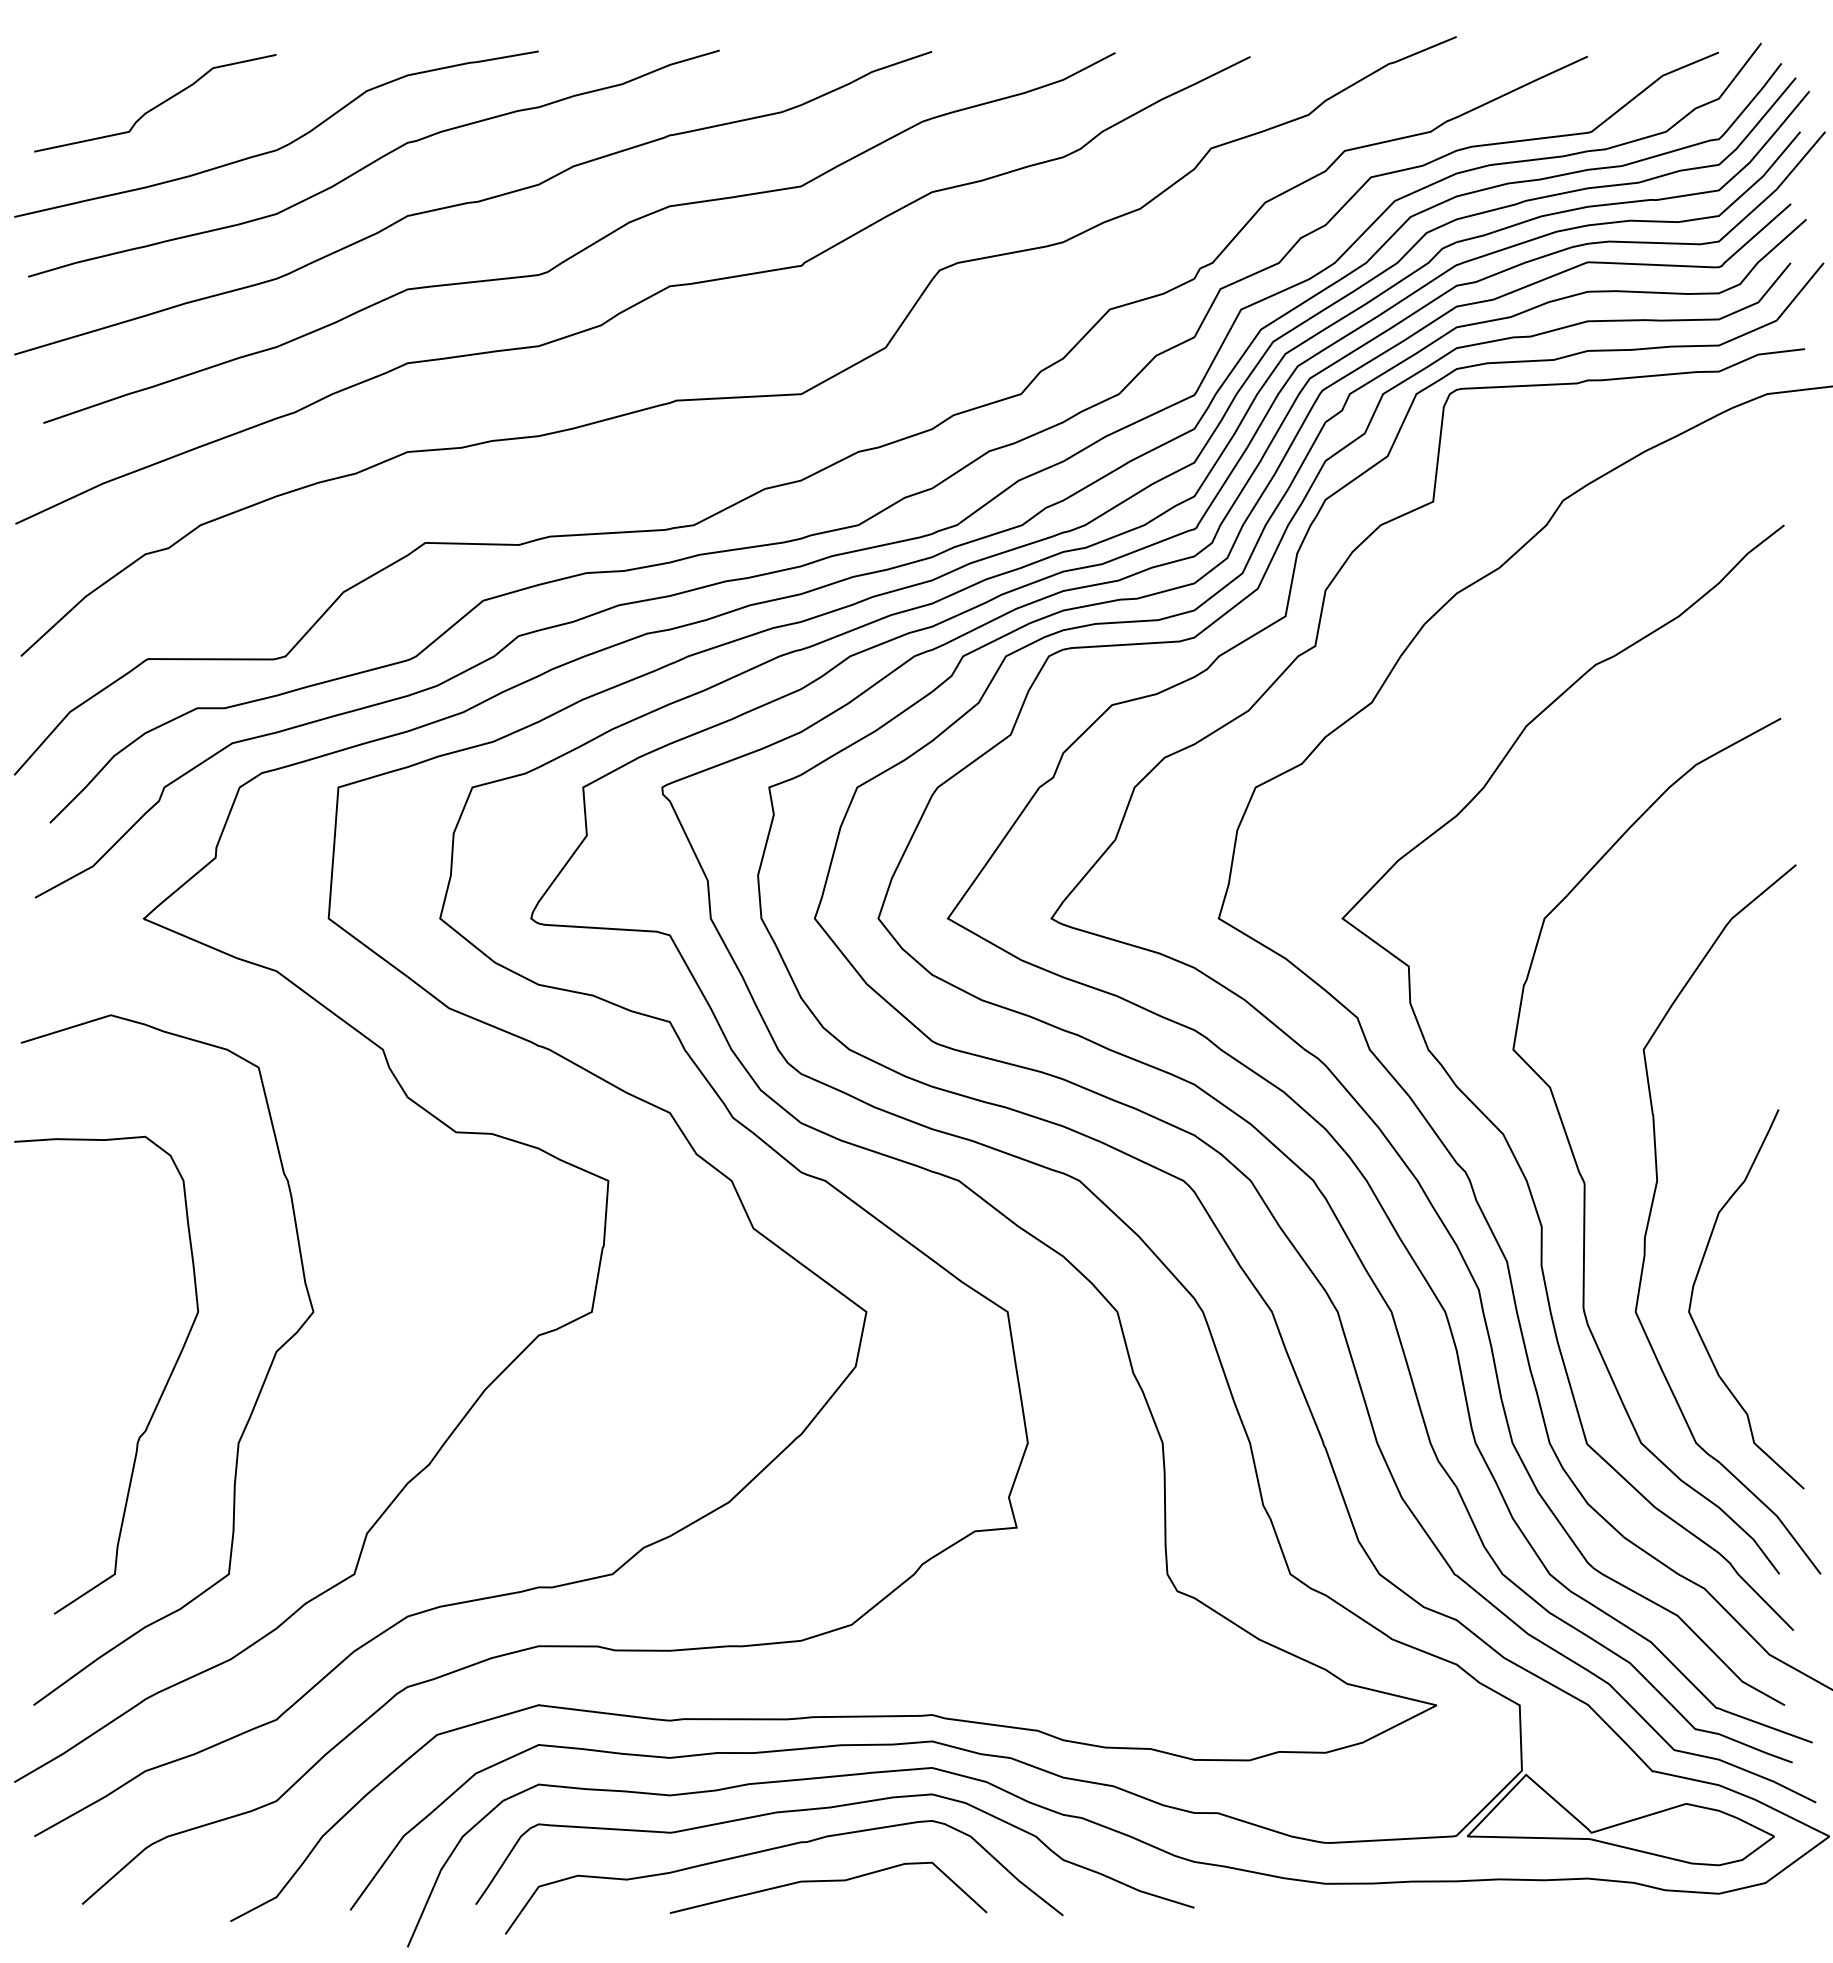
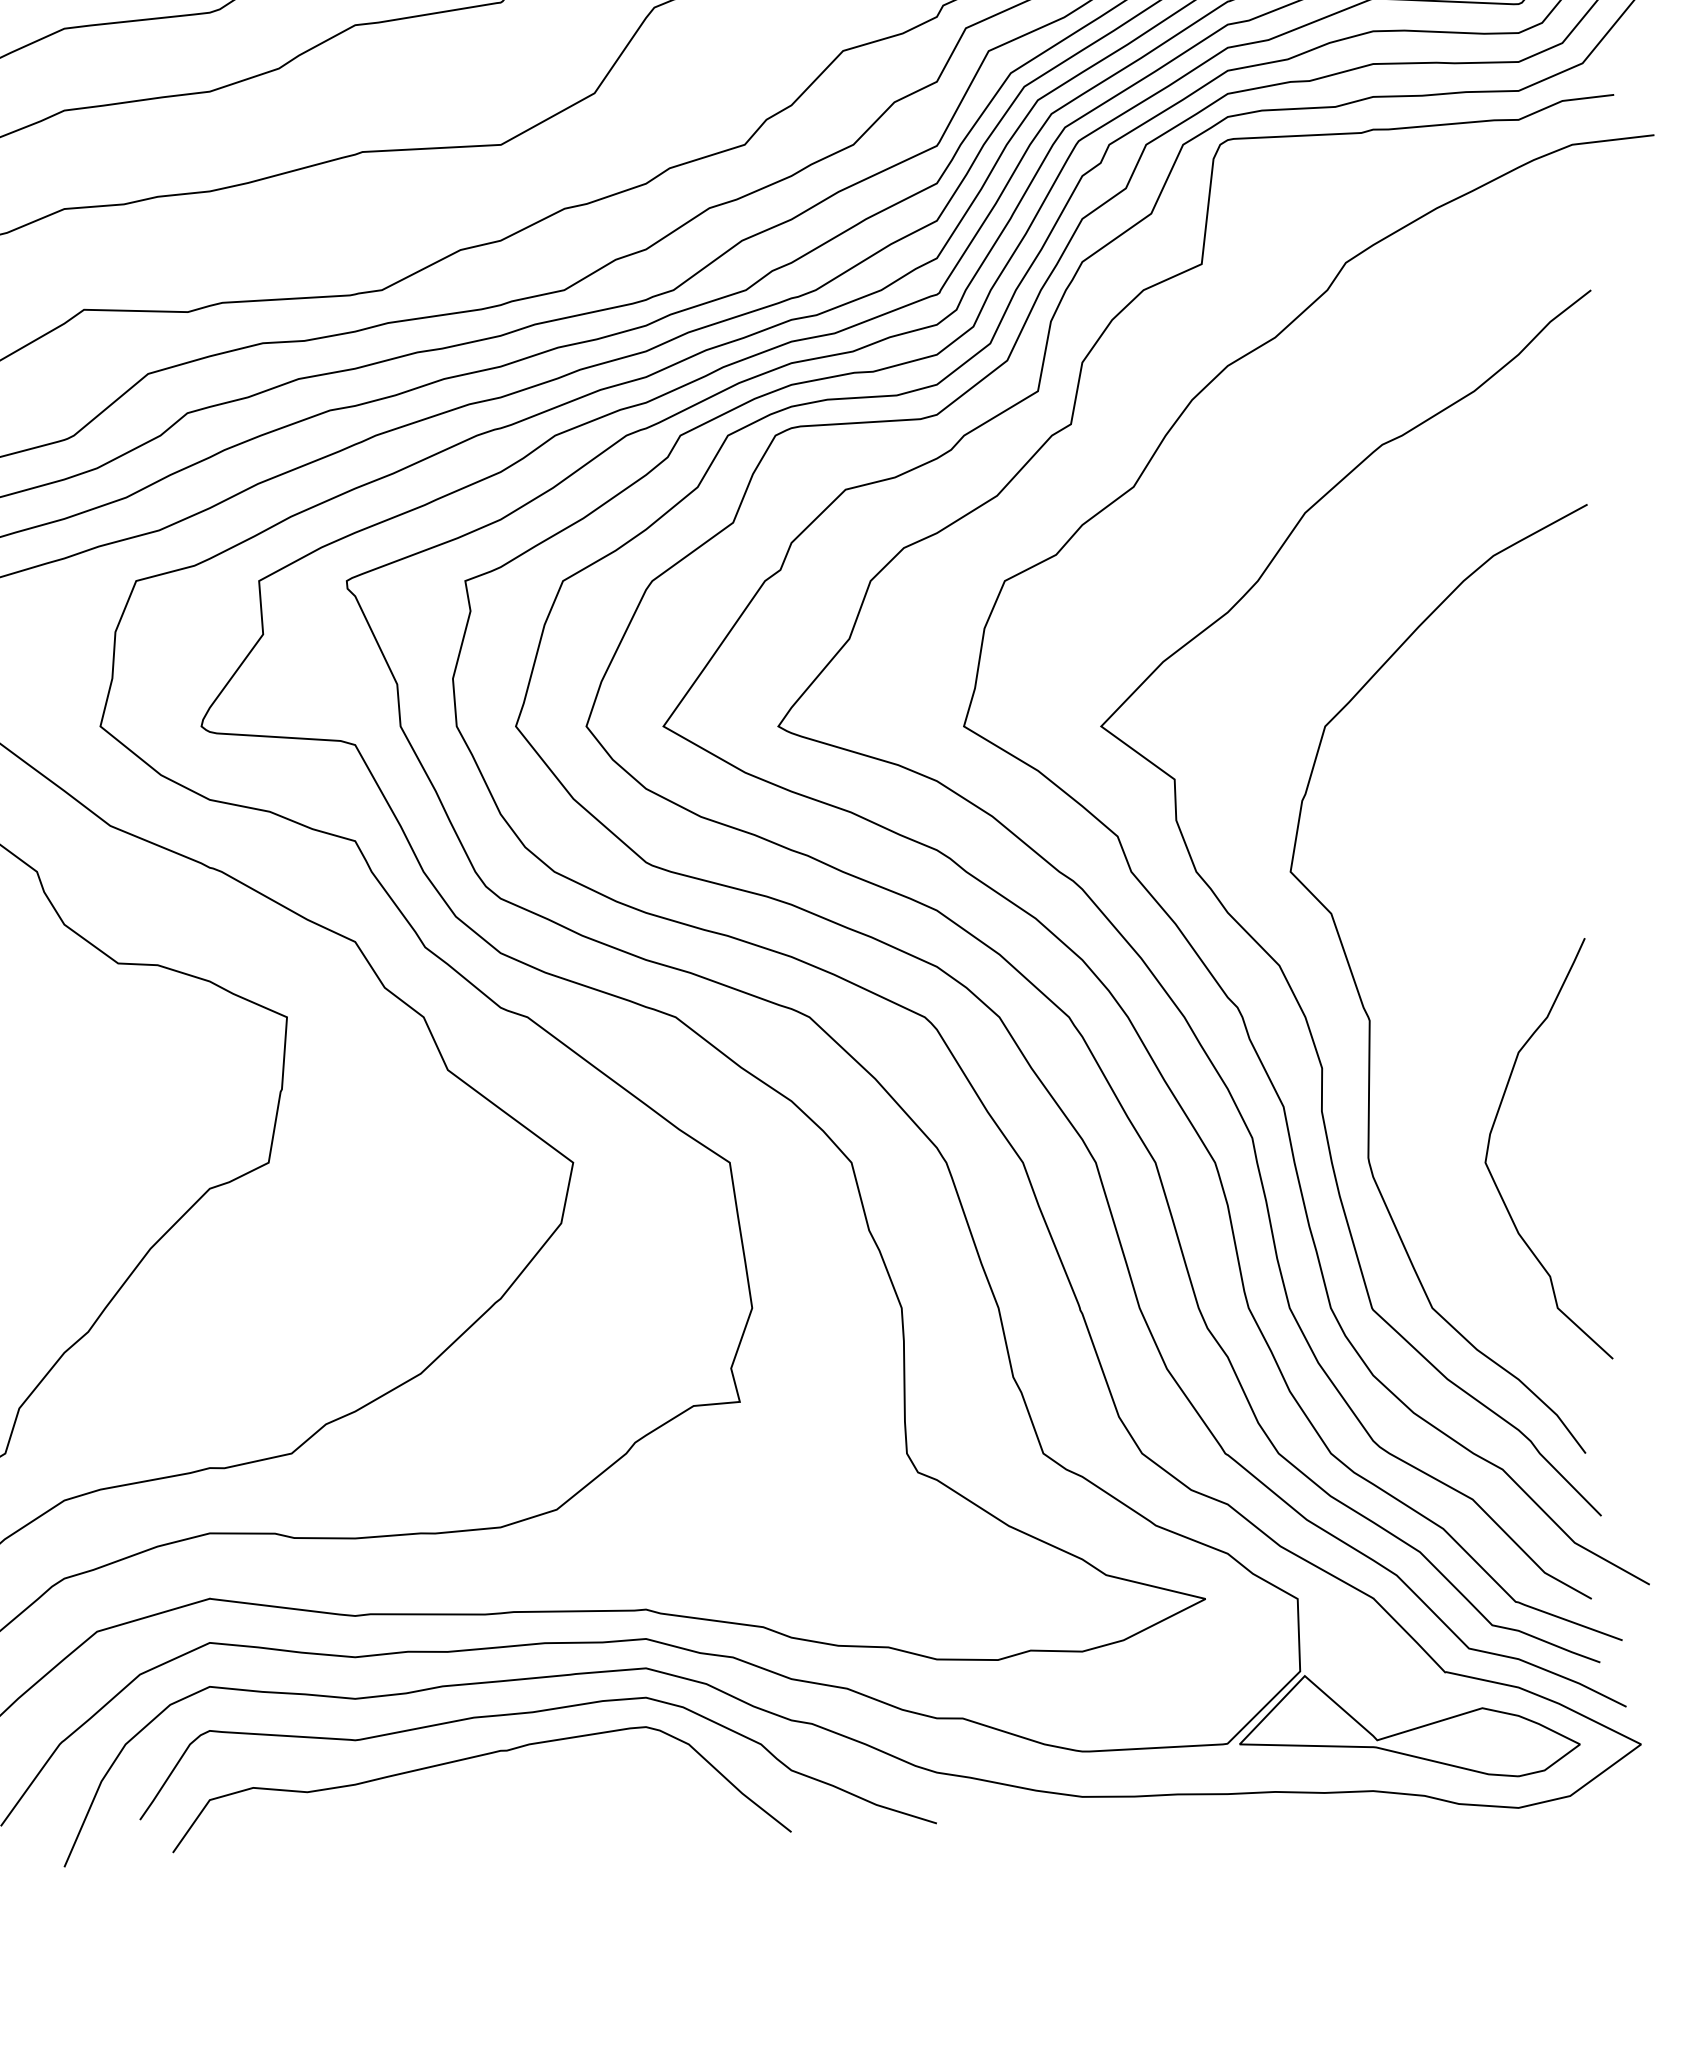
curve: (1654, 1199) -> (1447, 1037), removed
curve: (828, 1881) -> (531, 1794), removed

